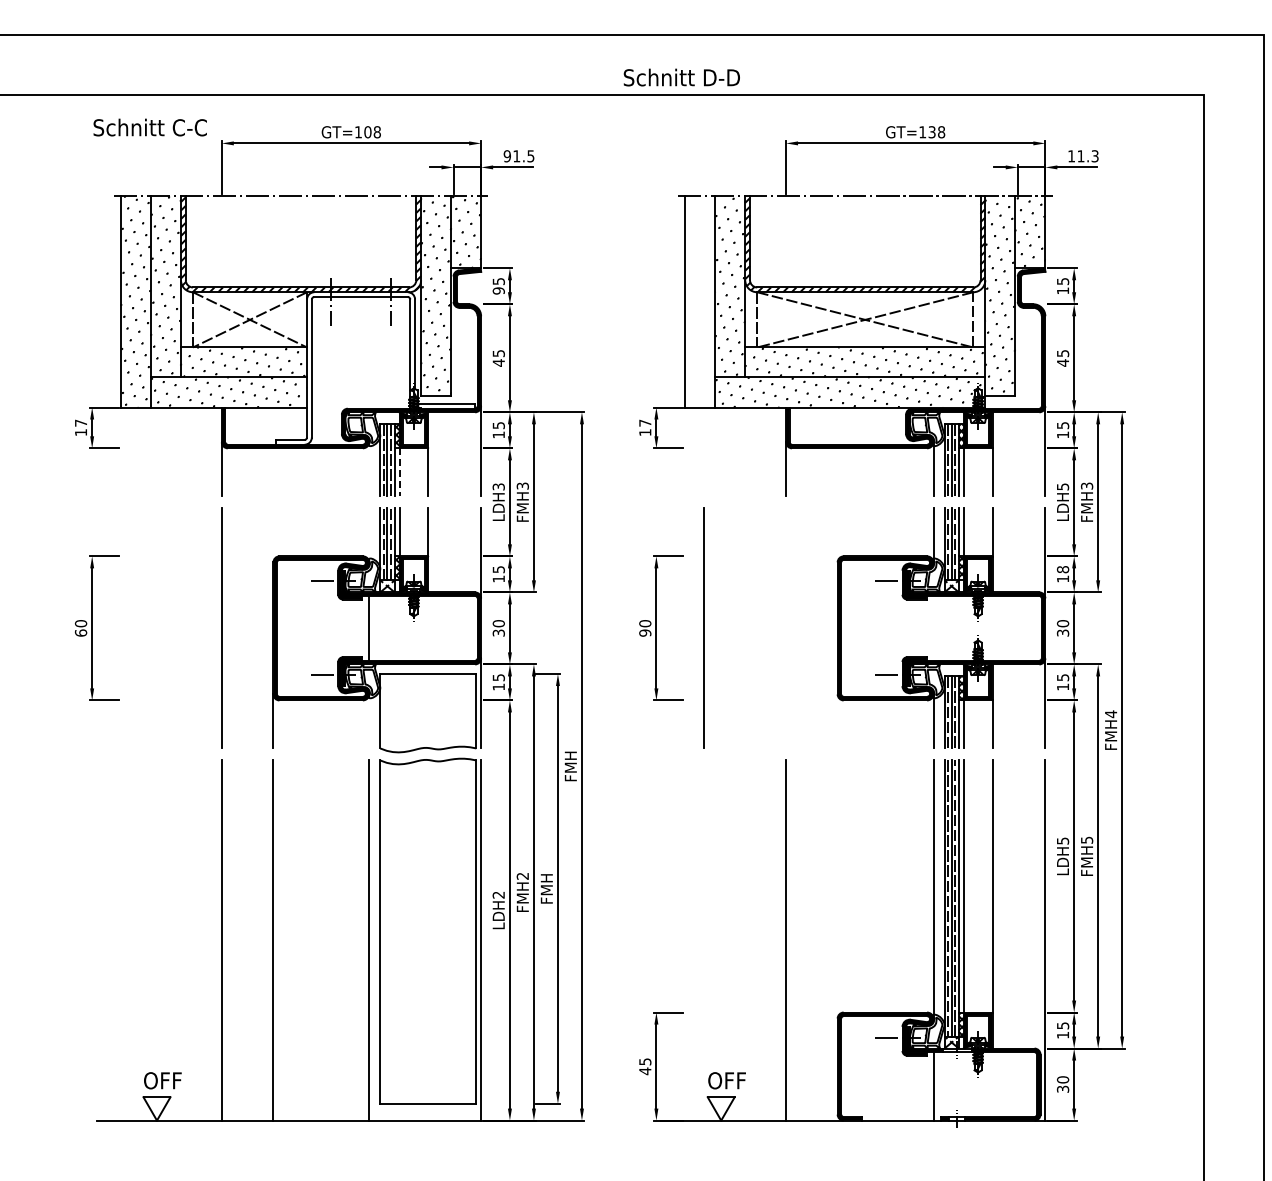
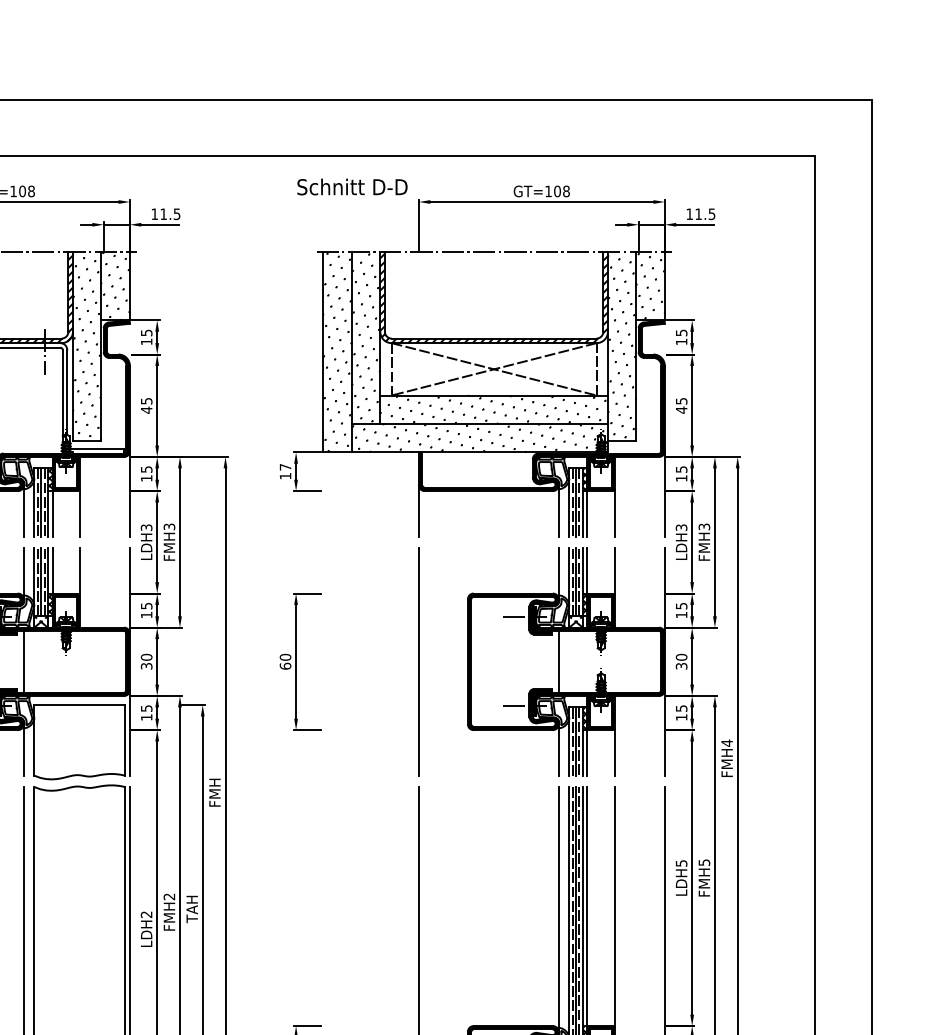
text: (681, 77) -> (352, 186), moved
text: (931, 132) -> (556, 191), GT=138 -> GT=108
text: (1095, 155) -> (712, 213), 11.3 -> 11.5
text: (506, 156) -> (153, 214), 91.5 -> 11.5
text: (498, 290) -> (146, 341), 95 -> 15
hatch: (700, 301) -> (337, 351), added
line: (369, 468) -> (24, 510), added
line: (399, 472) -> (52, 514), dashed -> solid
text: (1062, 486) -> (681, 527), LDH5 -> LDH3
line: (369, 535) -> (24, 573), added
text: (1062, 569) -> (681, 605), 18 -> 15
line: (703, 627) -> (418, 660), moved
line: (933, 627) -> (558, 660), added
text: (645, 632) -> (285, 665), 90 -> 60
line: (369, 720) -> (24, 749), added
text: (546, 889) -> (191, 909), FMH -> TAH

